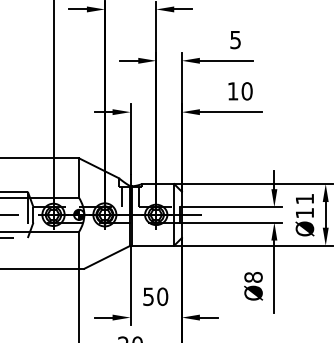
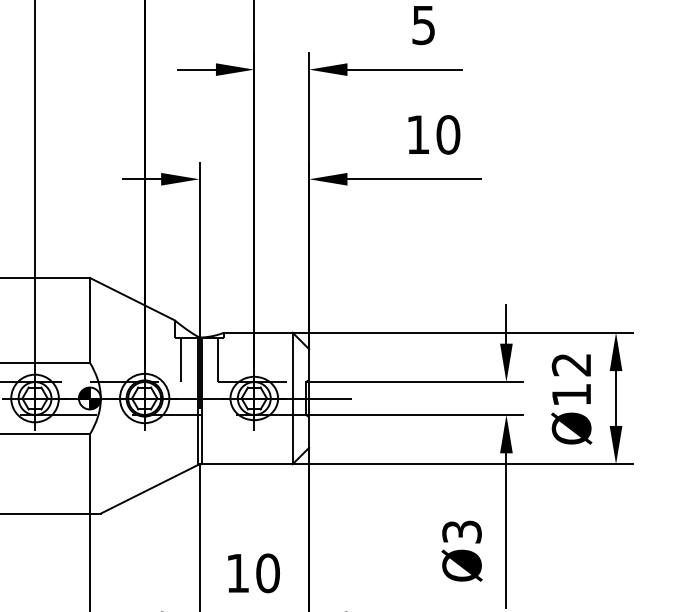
text: (304, 199) -> (570, 365), Ø11 -> Ø12
text: (253, 277) -> (461, 532), Ø8 -> Ø3
text: (148, 296) -> (237, 572), 50 -> 10

